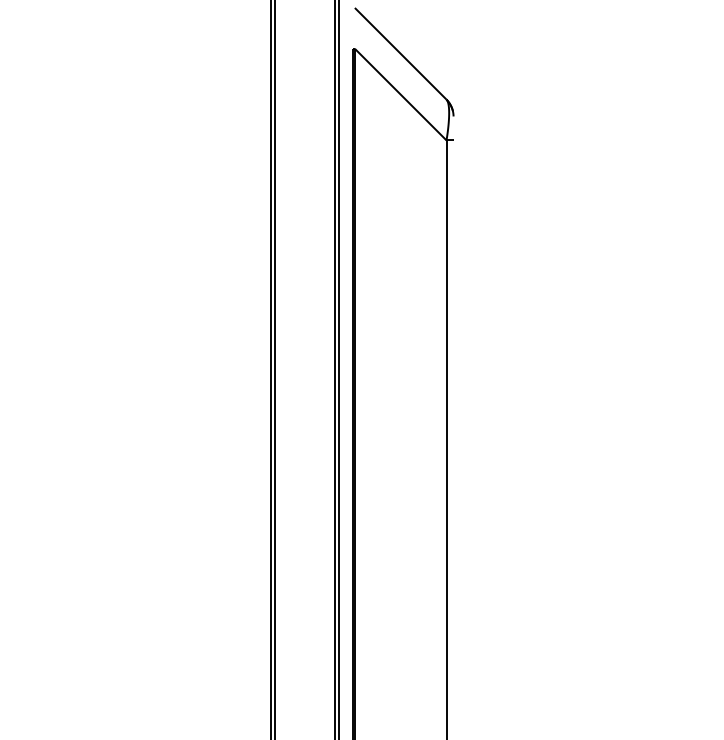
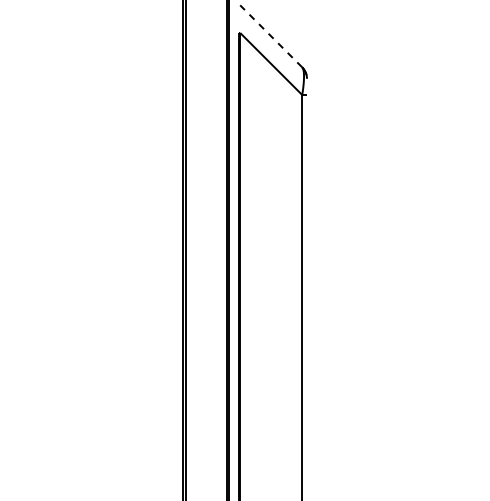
line: (401, 54) -> (271, 36), solid -> dashed

